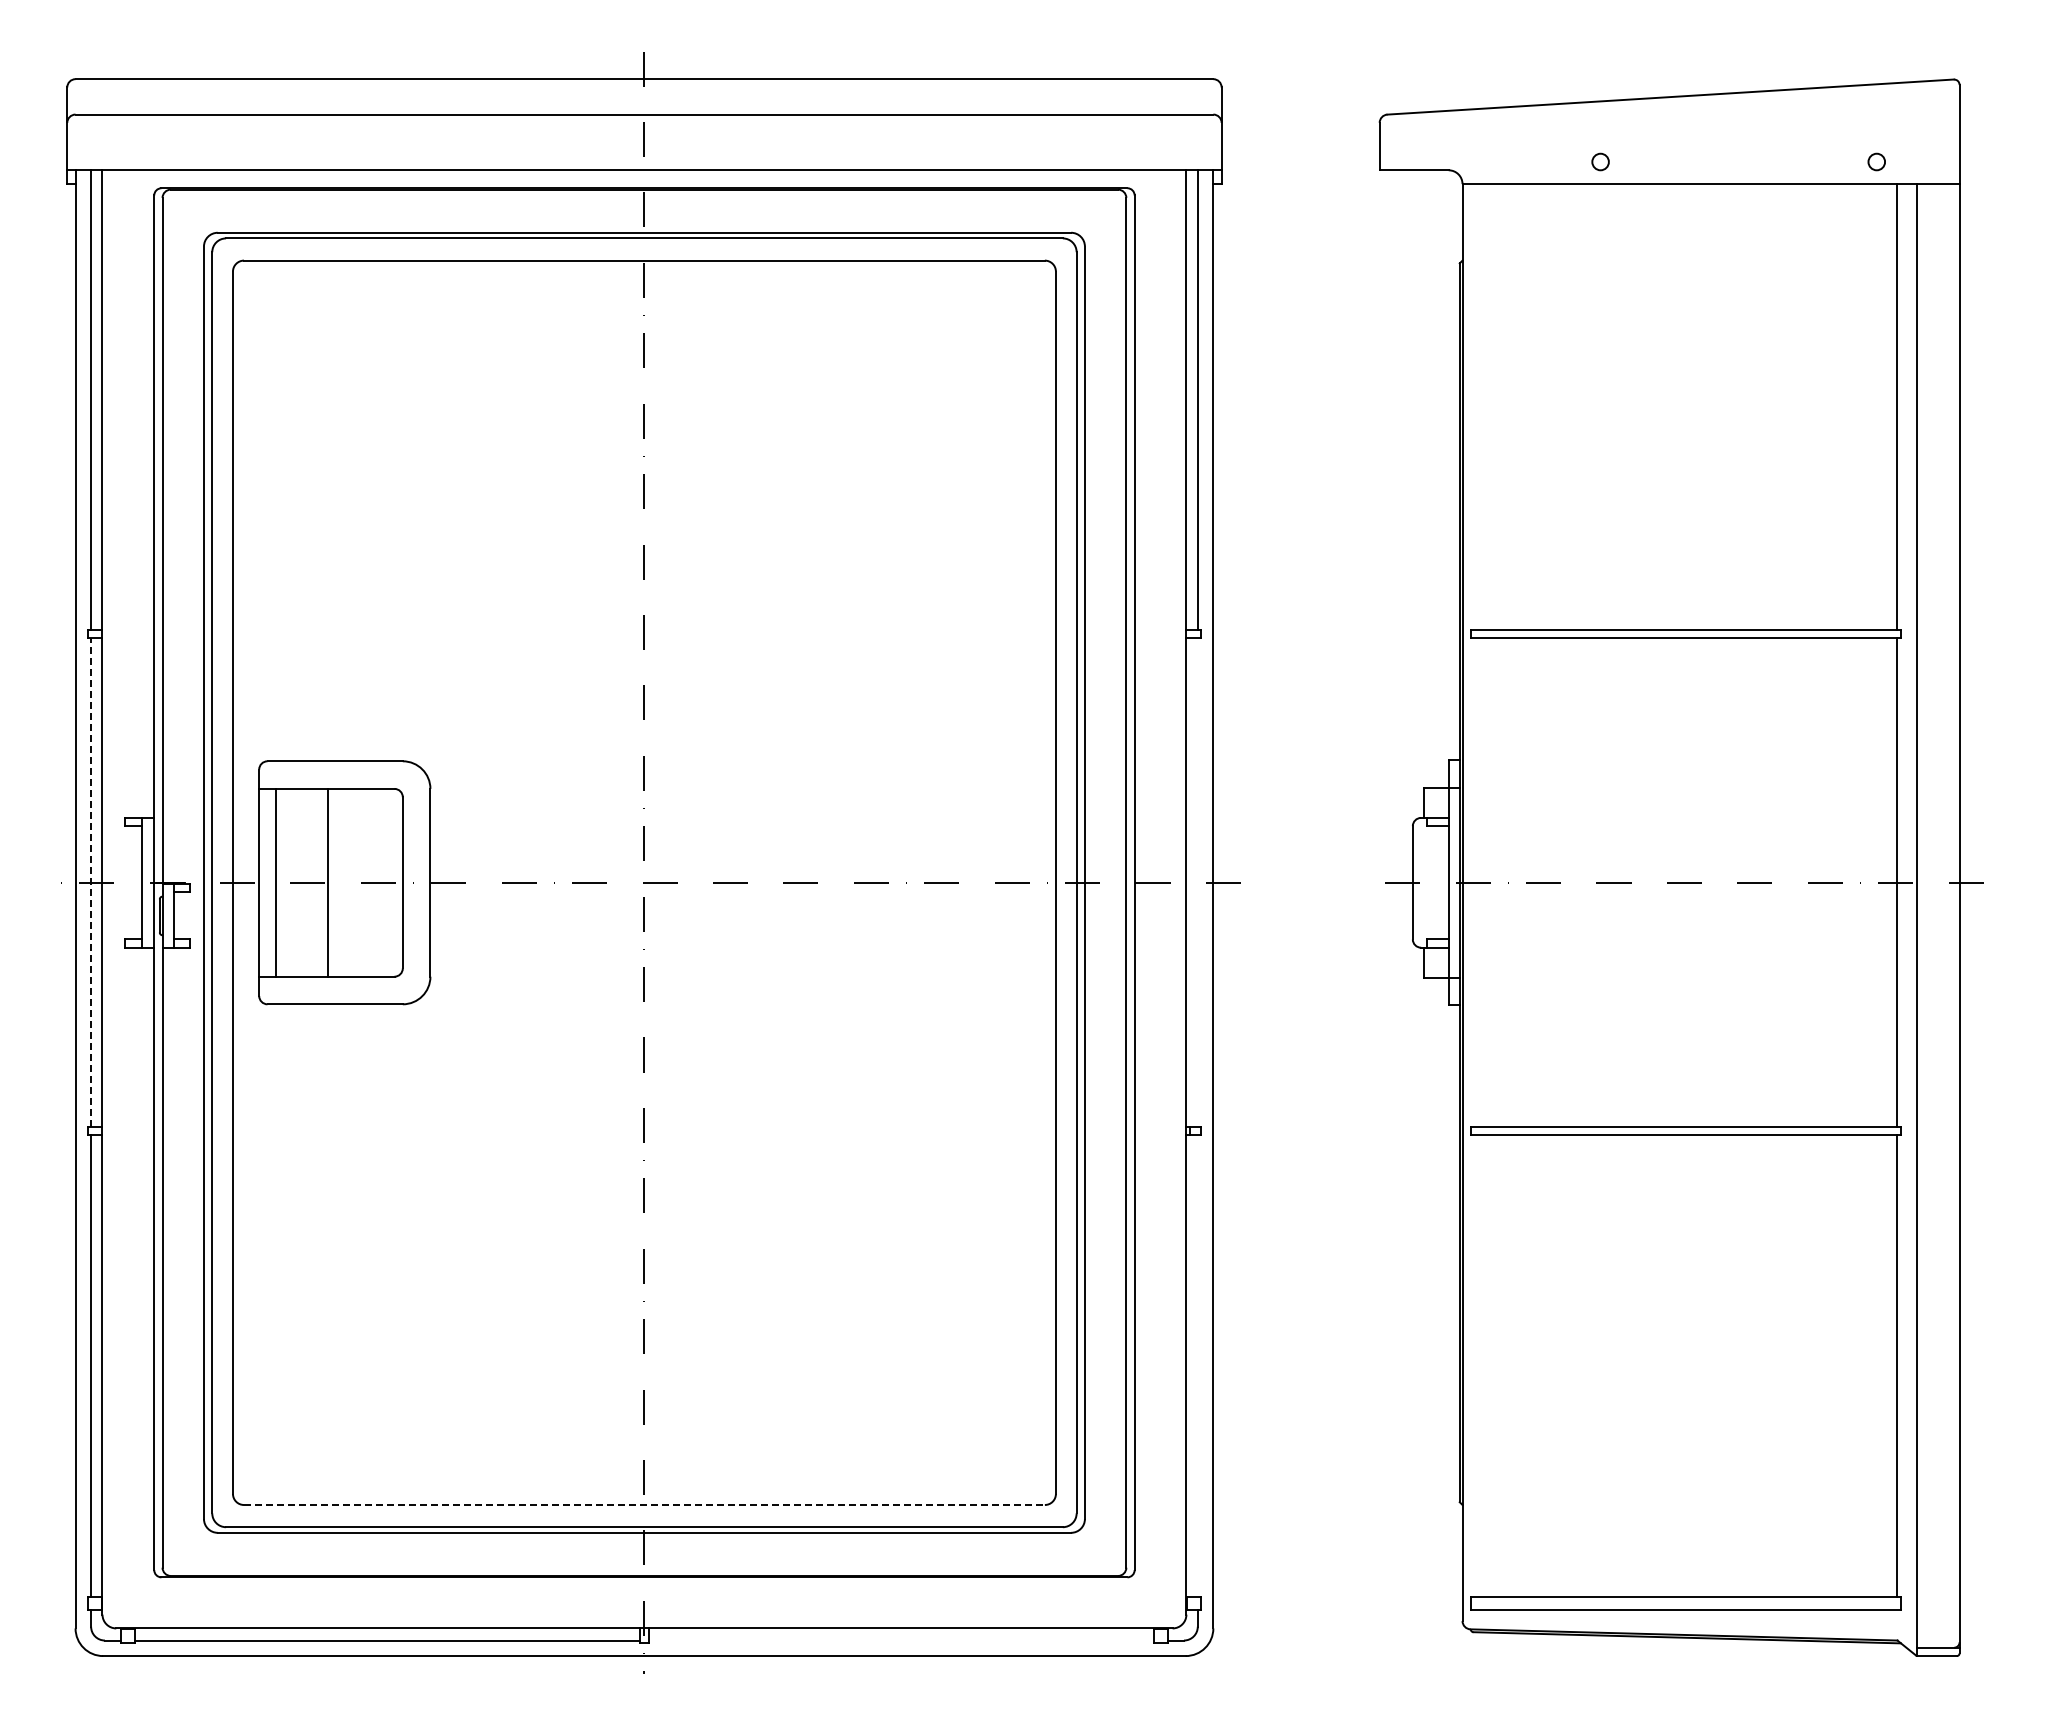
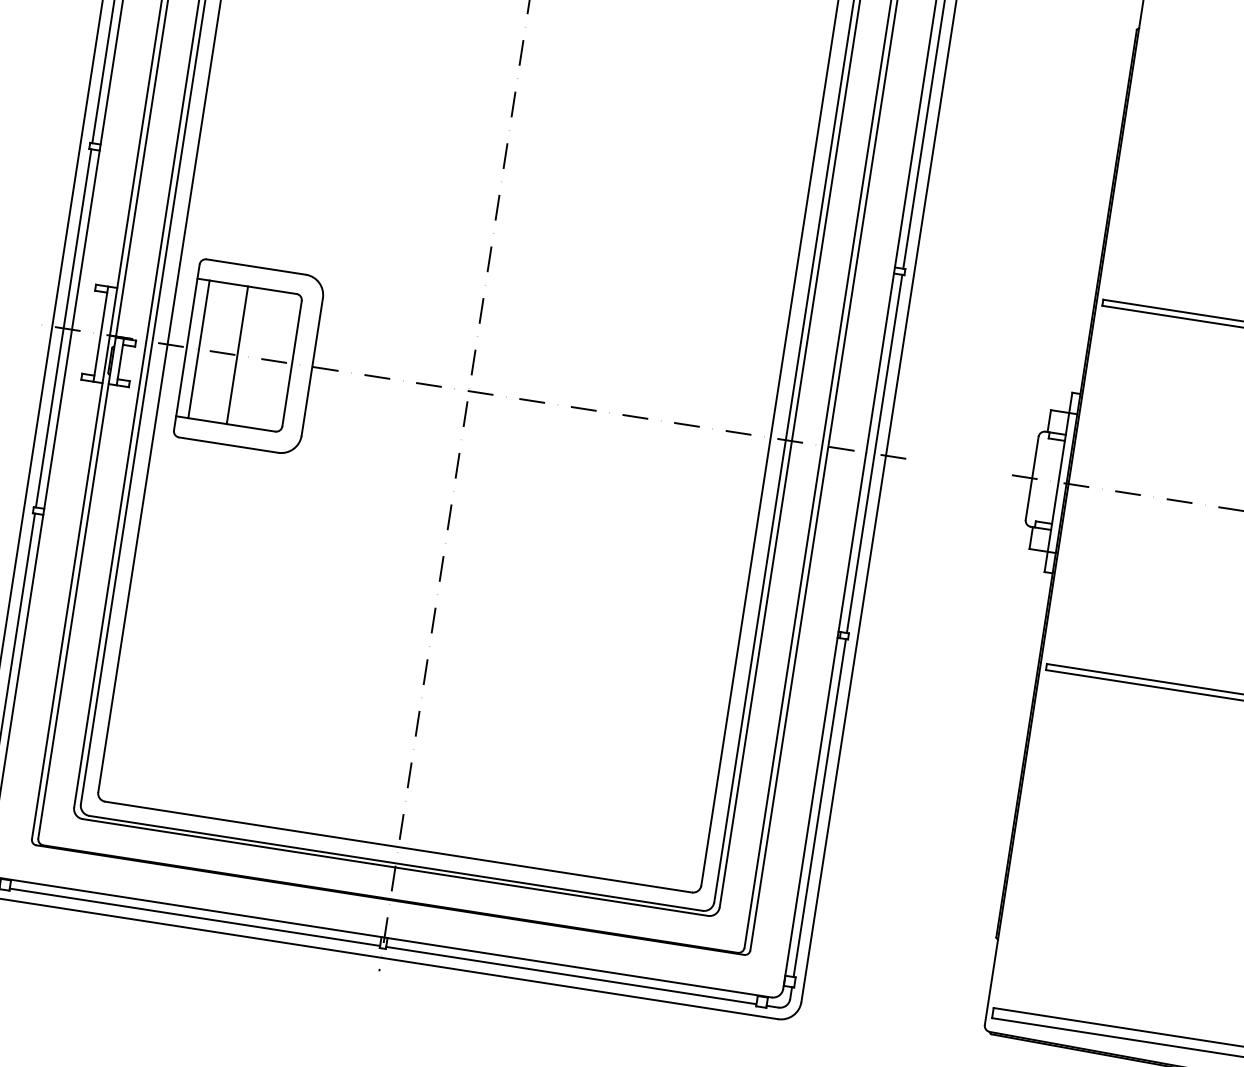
line: (91, 882) -> (63, 328), dashed -> solid
line: (1197, 882) -> (874, 453), added
line: (1197, 1365) -> (819, 807), added
line: (644, 1505) -> (398, 847), dashed -> solid
line: (900, 1640) -> (570, 975), added

